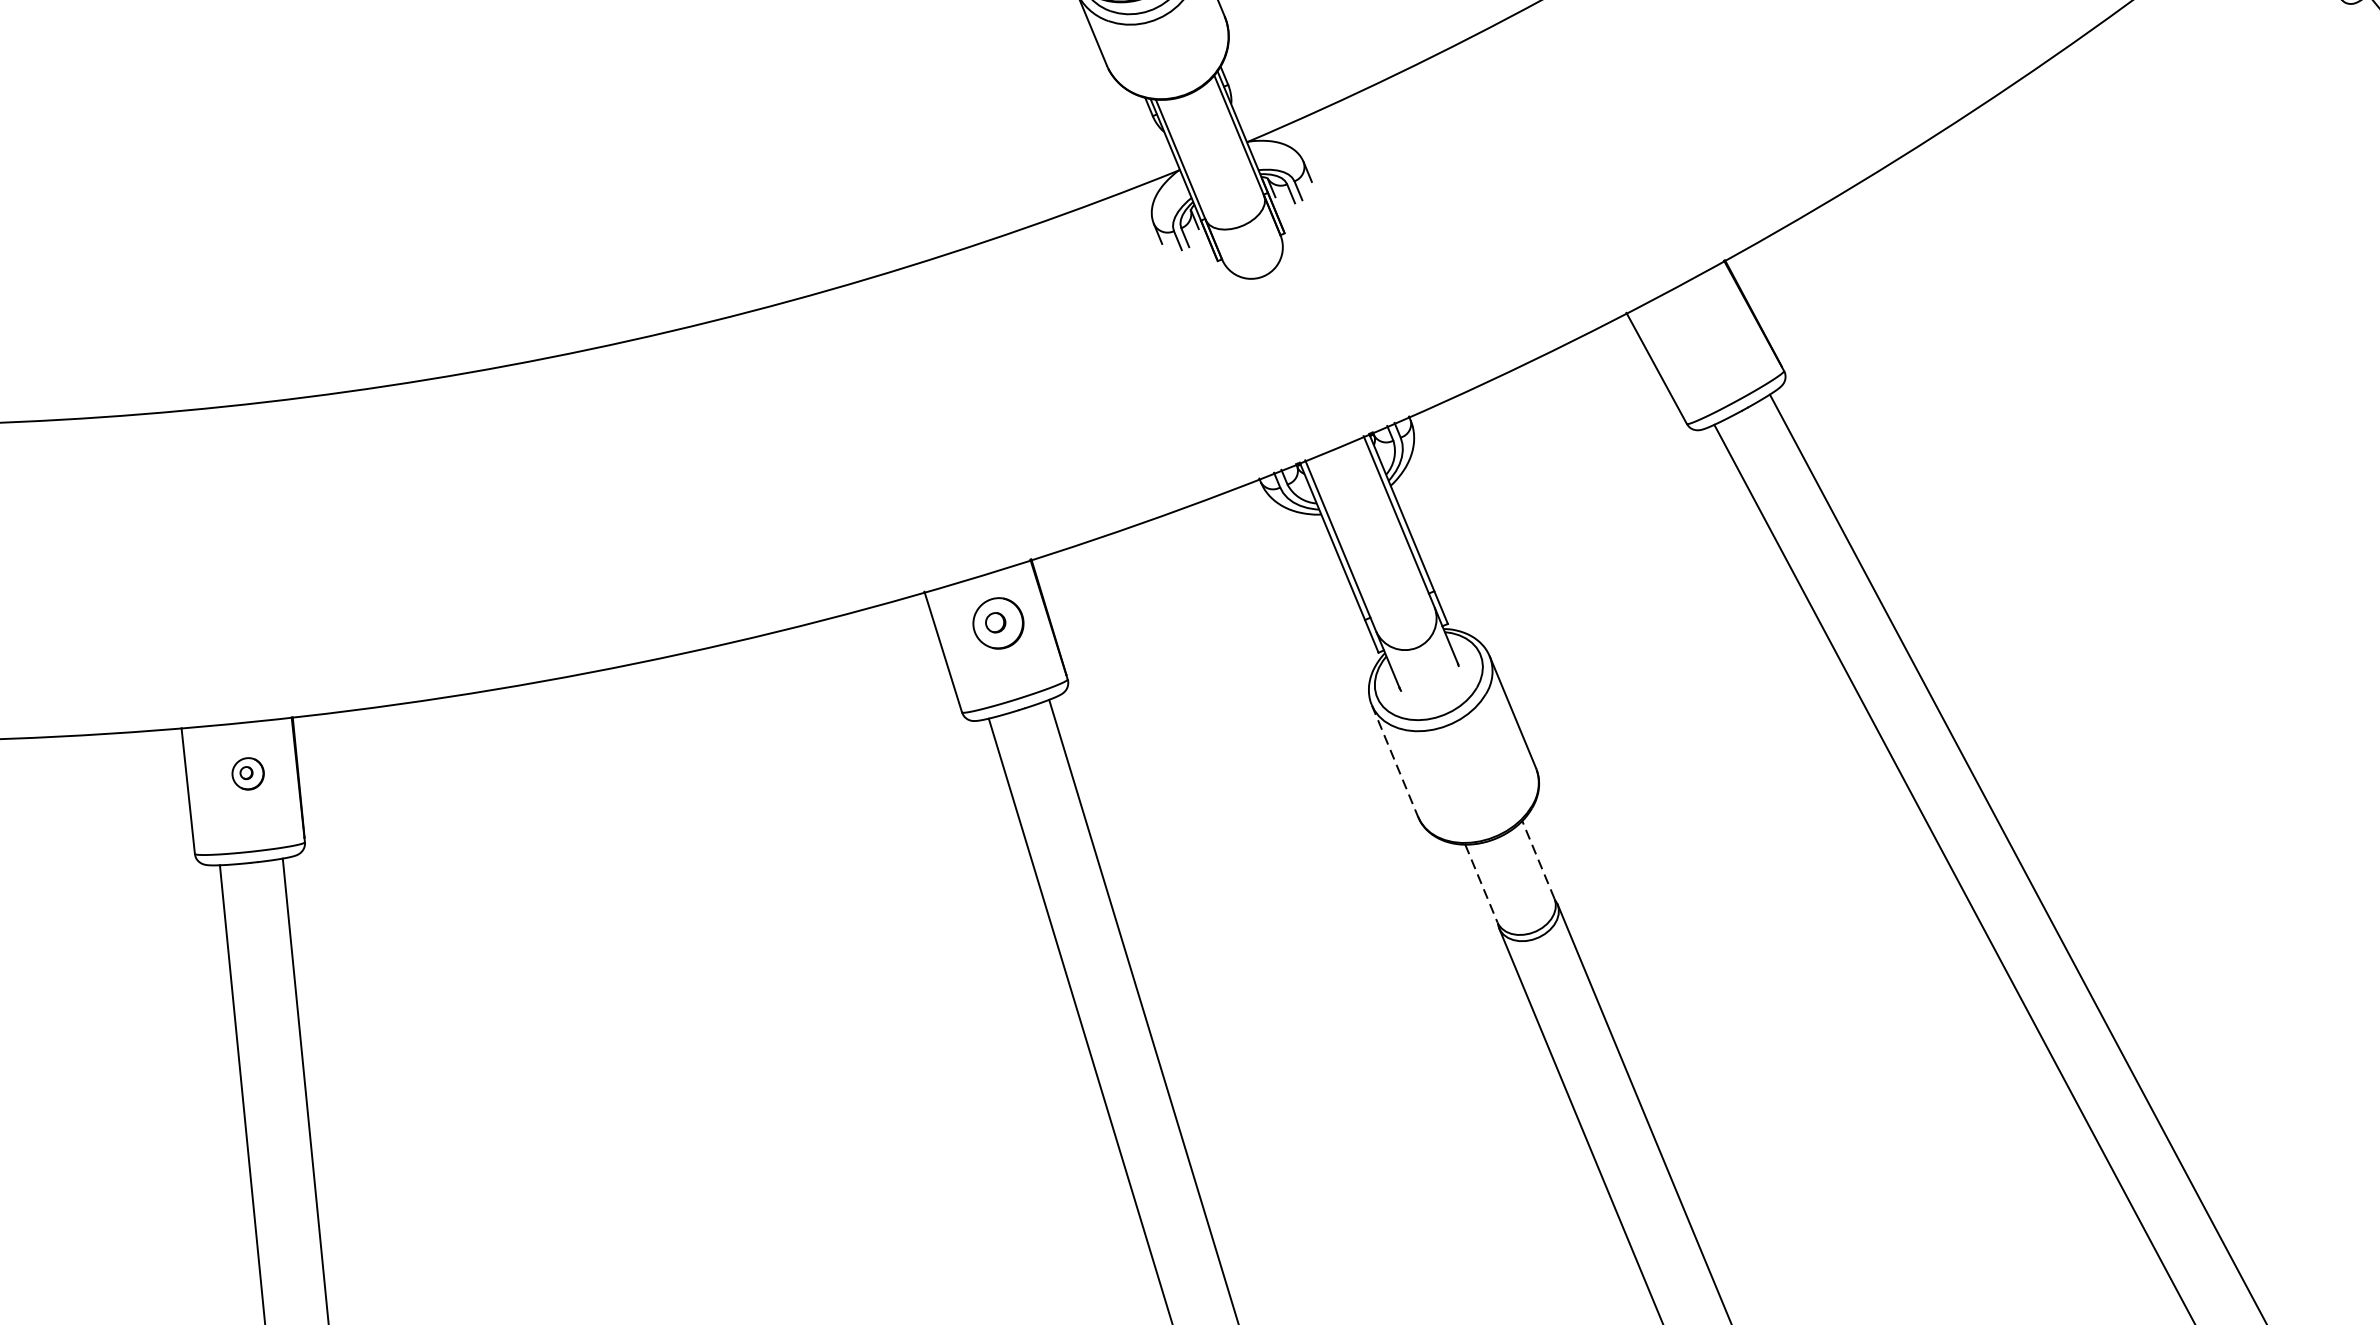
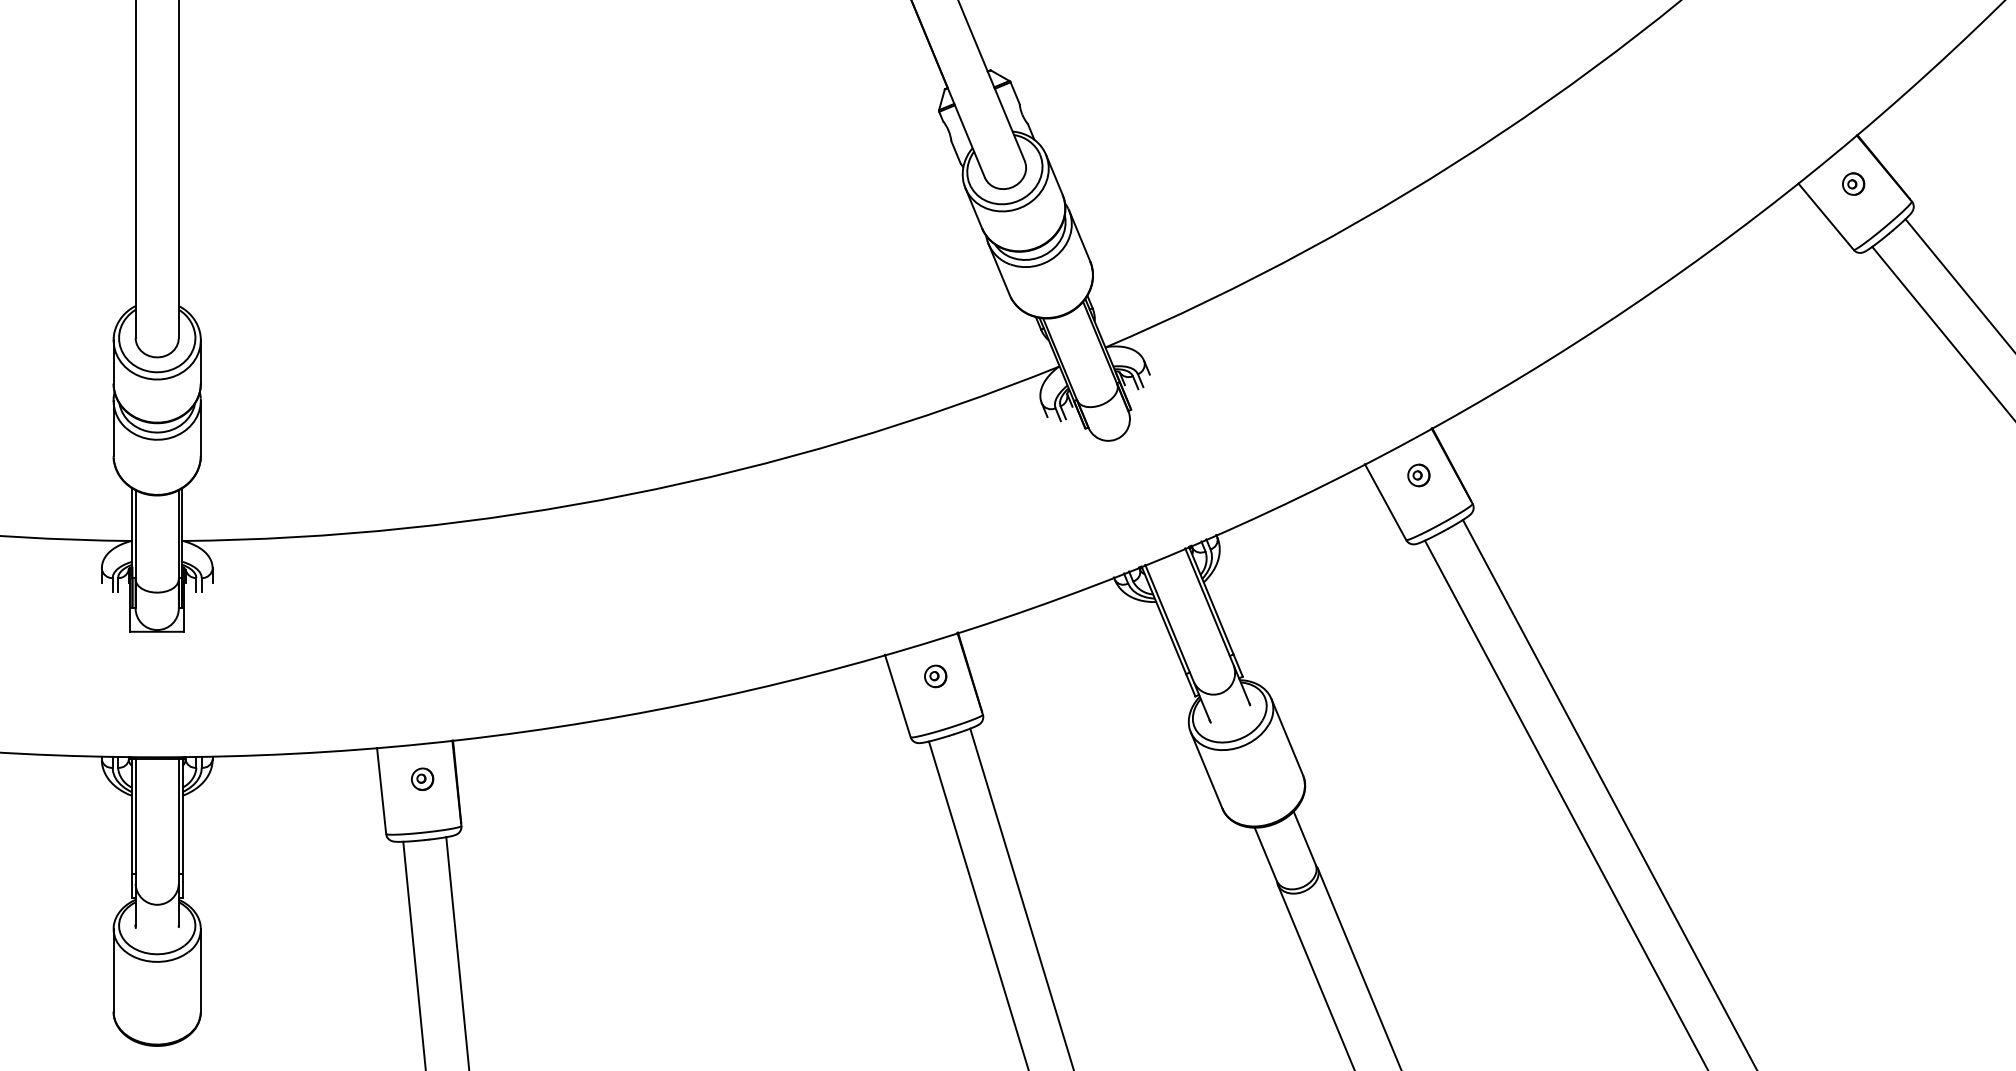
part: (1704, 329) -> (1418, 475), added
part: (998, 623) -> (935, 676), size x0.62
line: (1394, 762) -> (1206, 771), dashed -> solid
line: (1538, 860) -> (1304, 838), dashed -> solid
line: (1481, 883) -> (1265, 854), dashed -> solid

